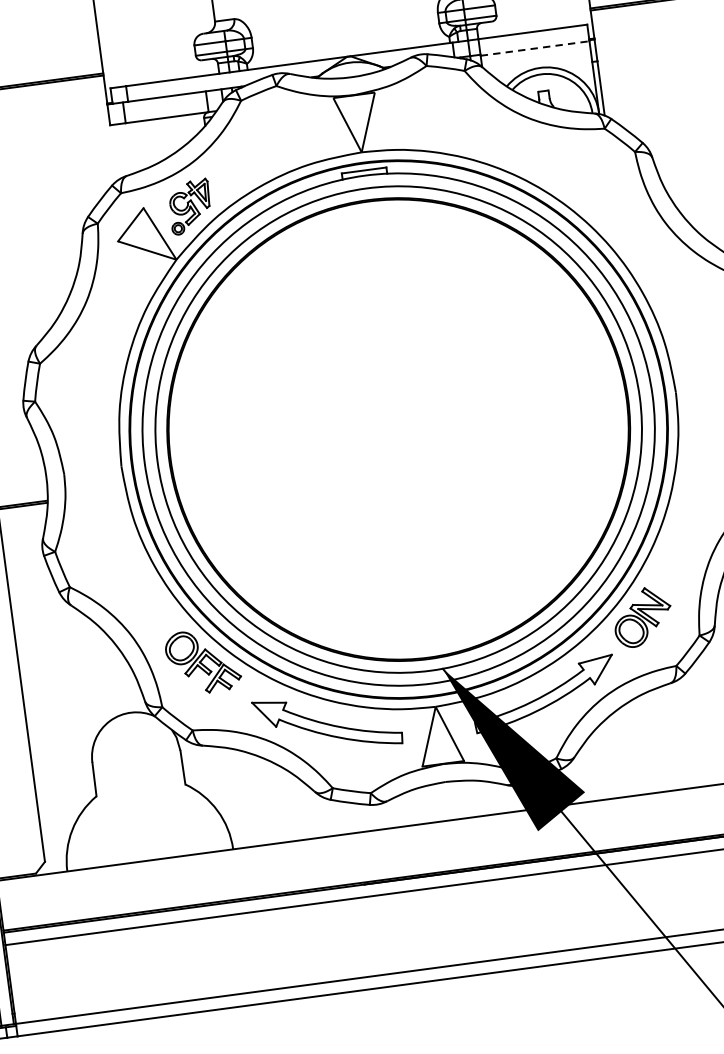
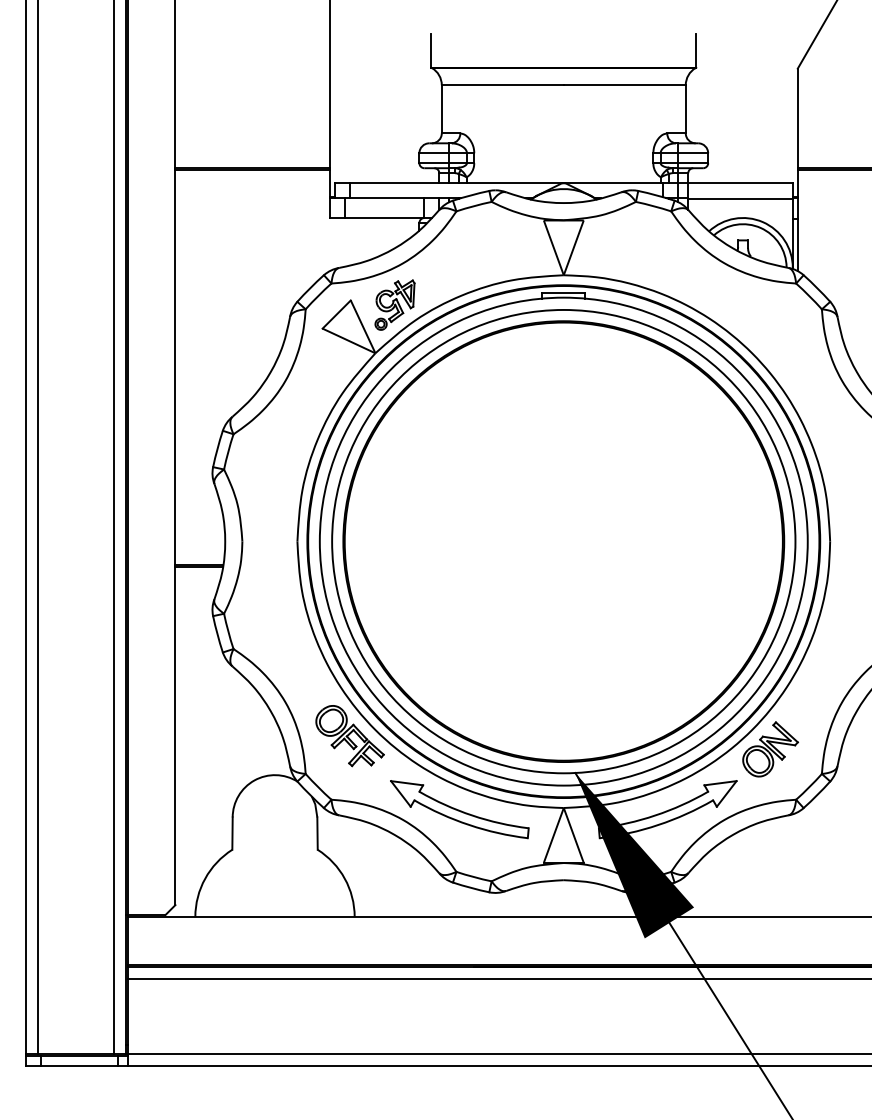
line: (536, 48) -> (741, 199), dashed -> solid

